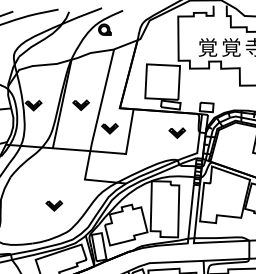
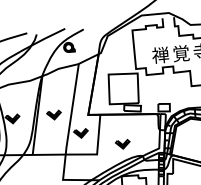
text: (207, 47) -> (160, 55), 覚 -> 禅
part: (177, 132) -> (123, 143), moved

